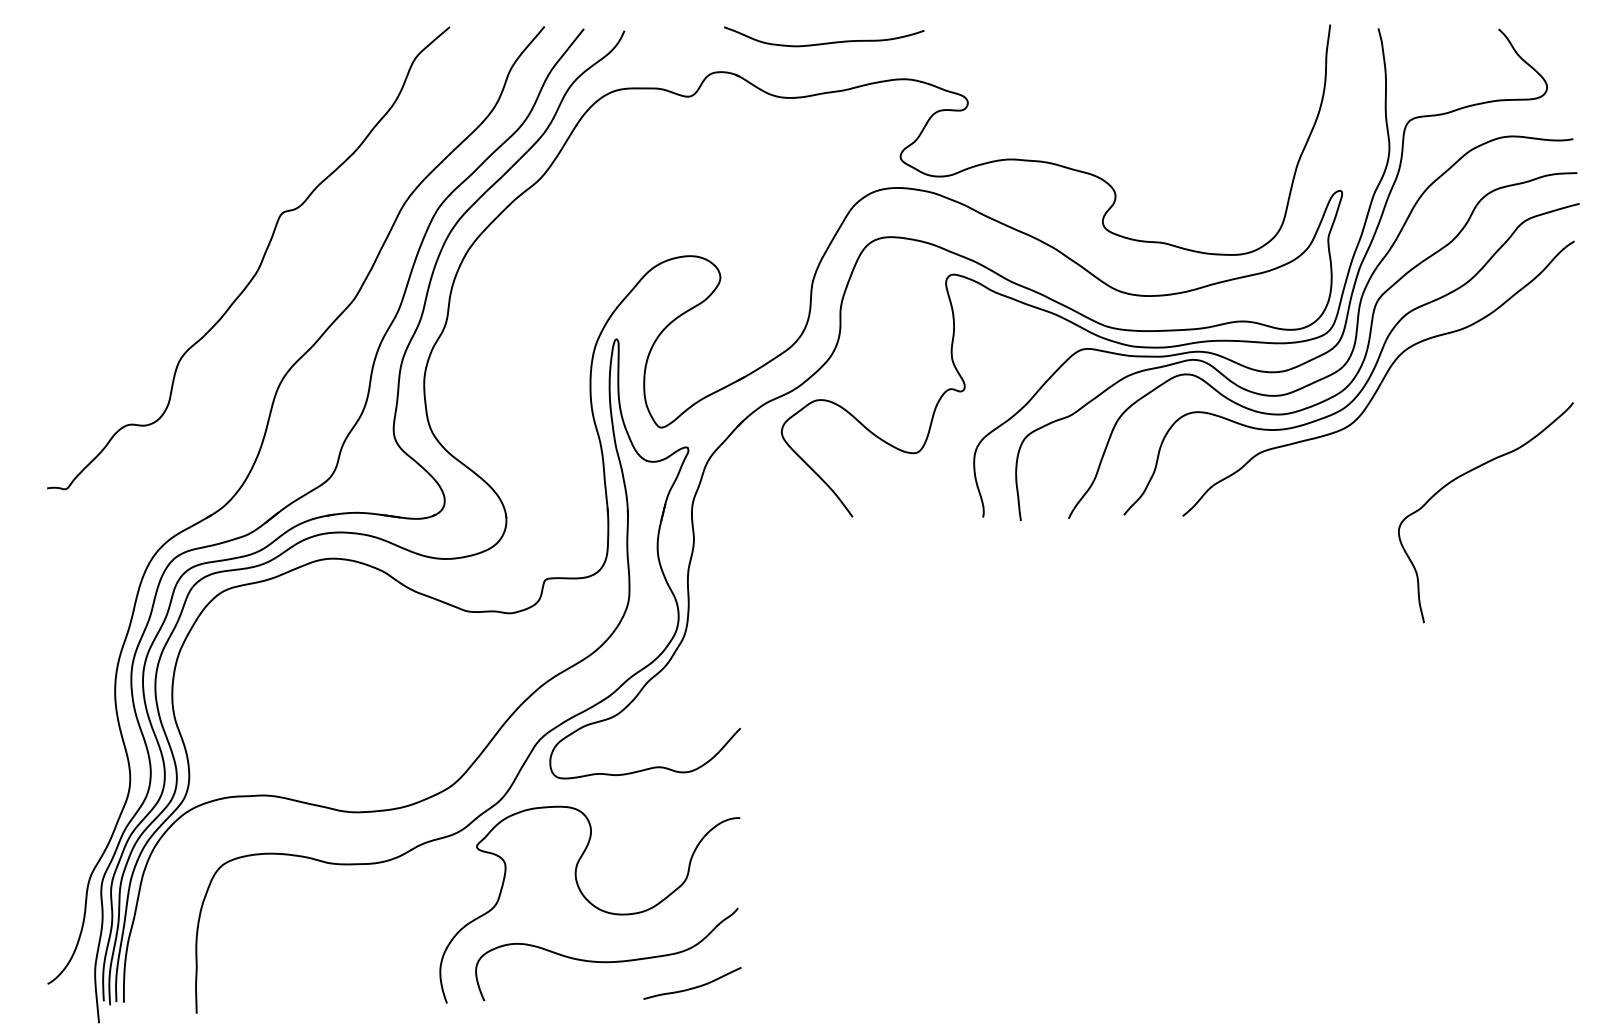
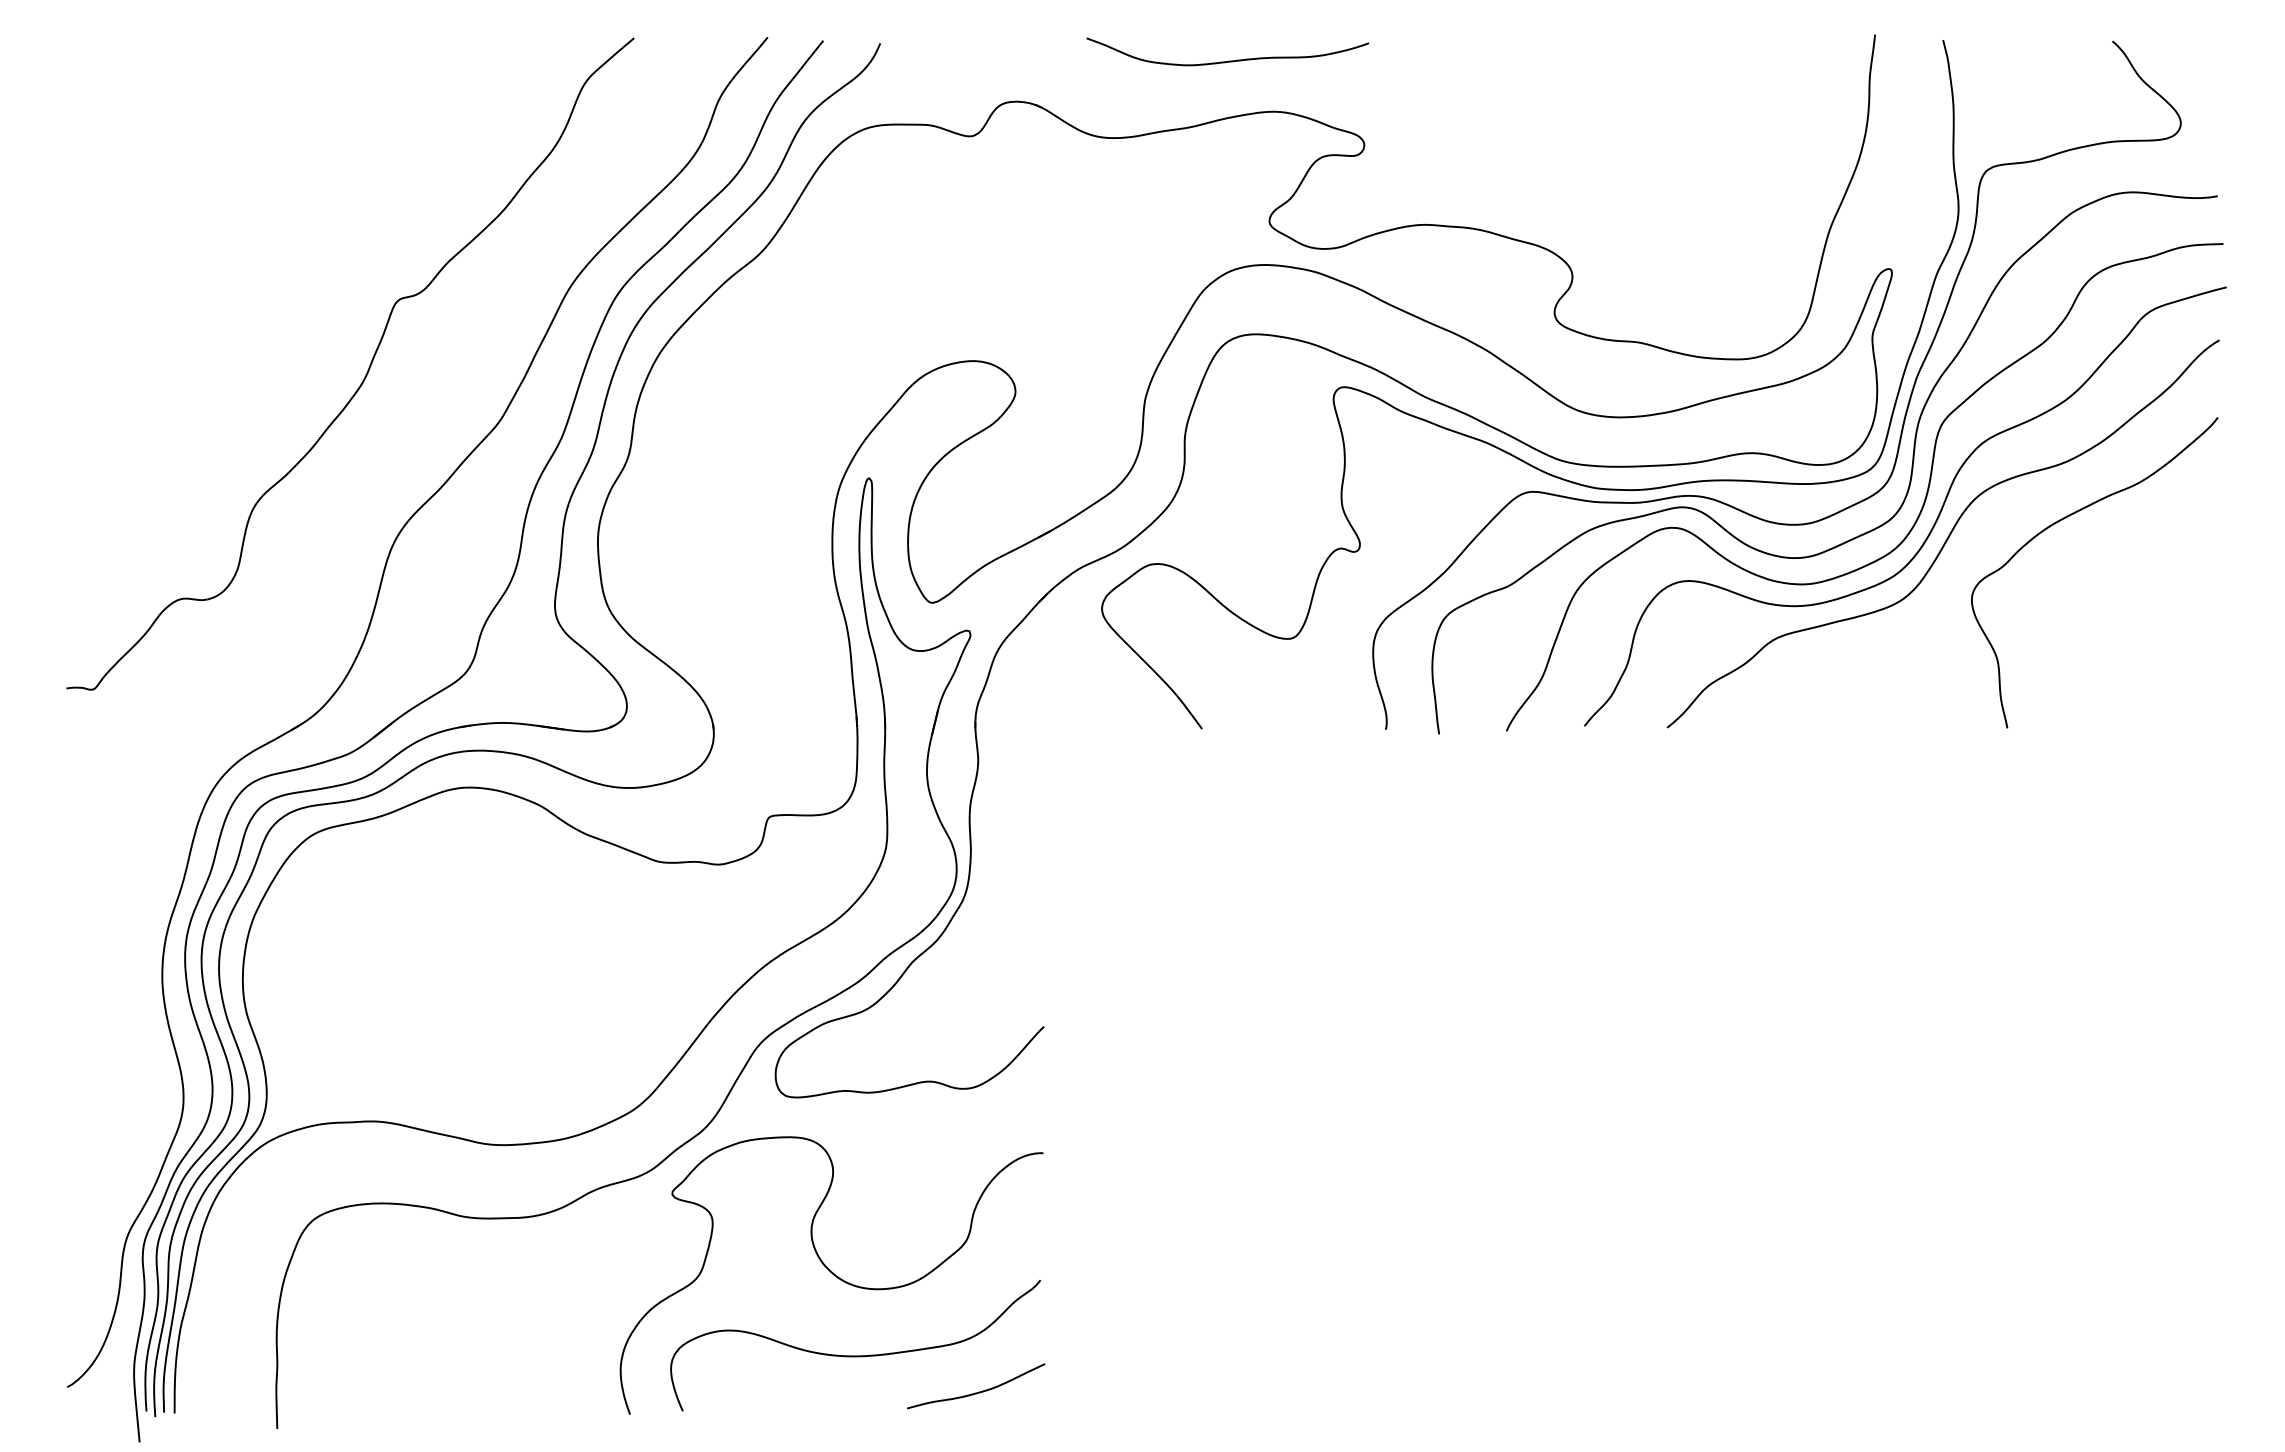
curve: (824, 42) -> (1228, 60), moved
curve: (1465, 474) -> (2066, 518), moved

